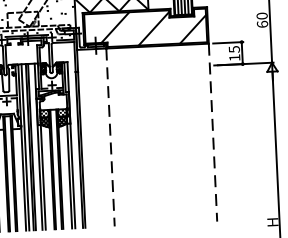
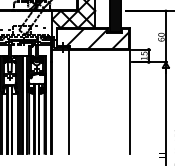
line: (213, 134) -> (129, 102), dashed -> solid
line: (110, 139) -> (69, 102), dashed -> solid

